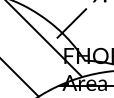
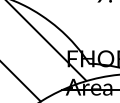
line: (71, 23) -> (75, 24), removed

